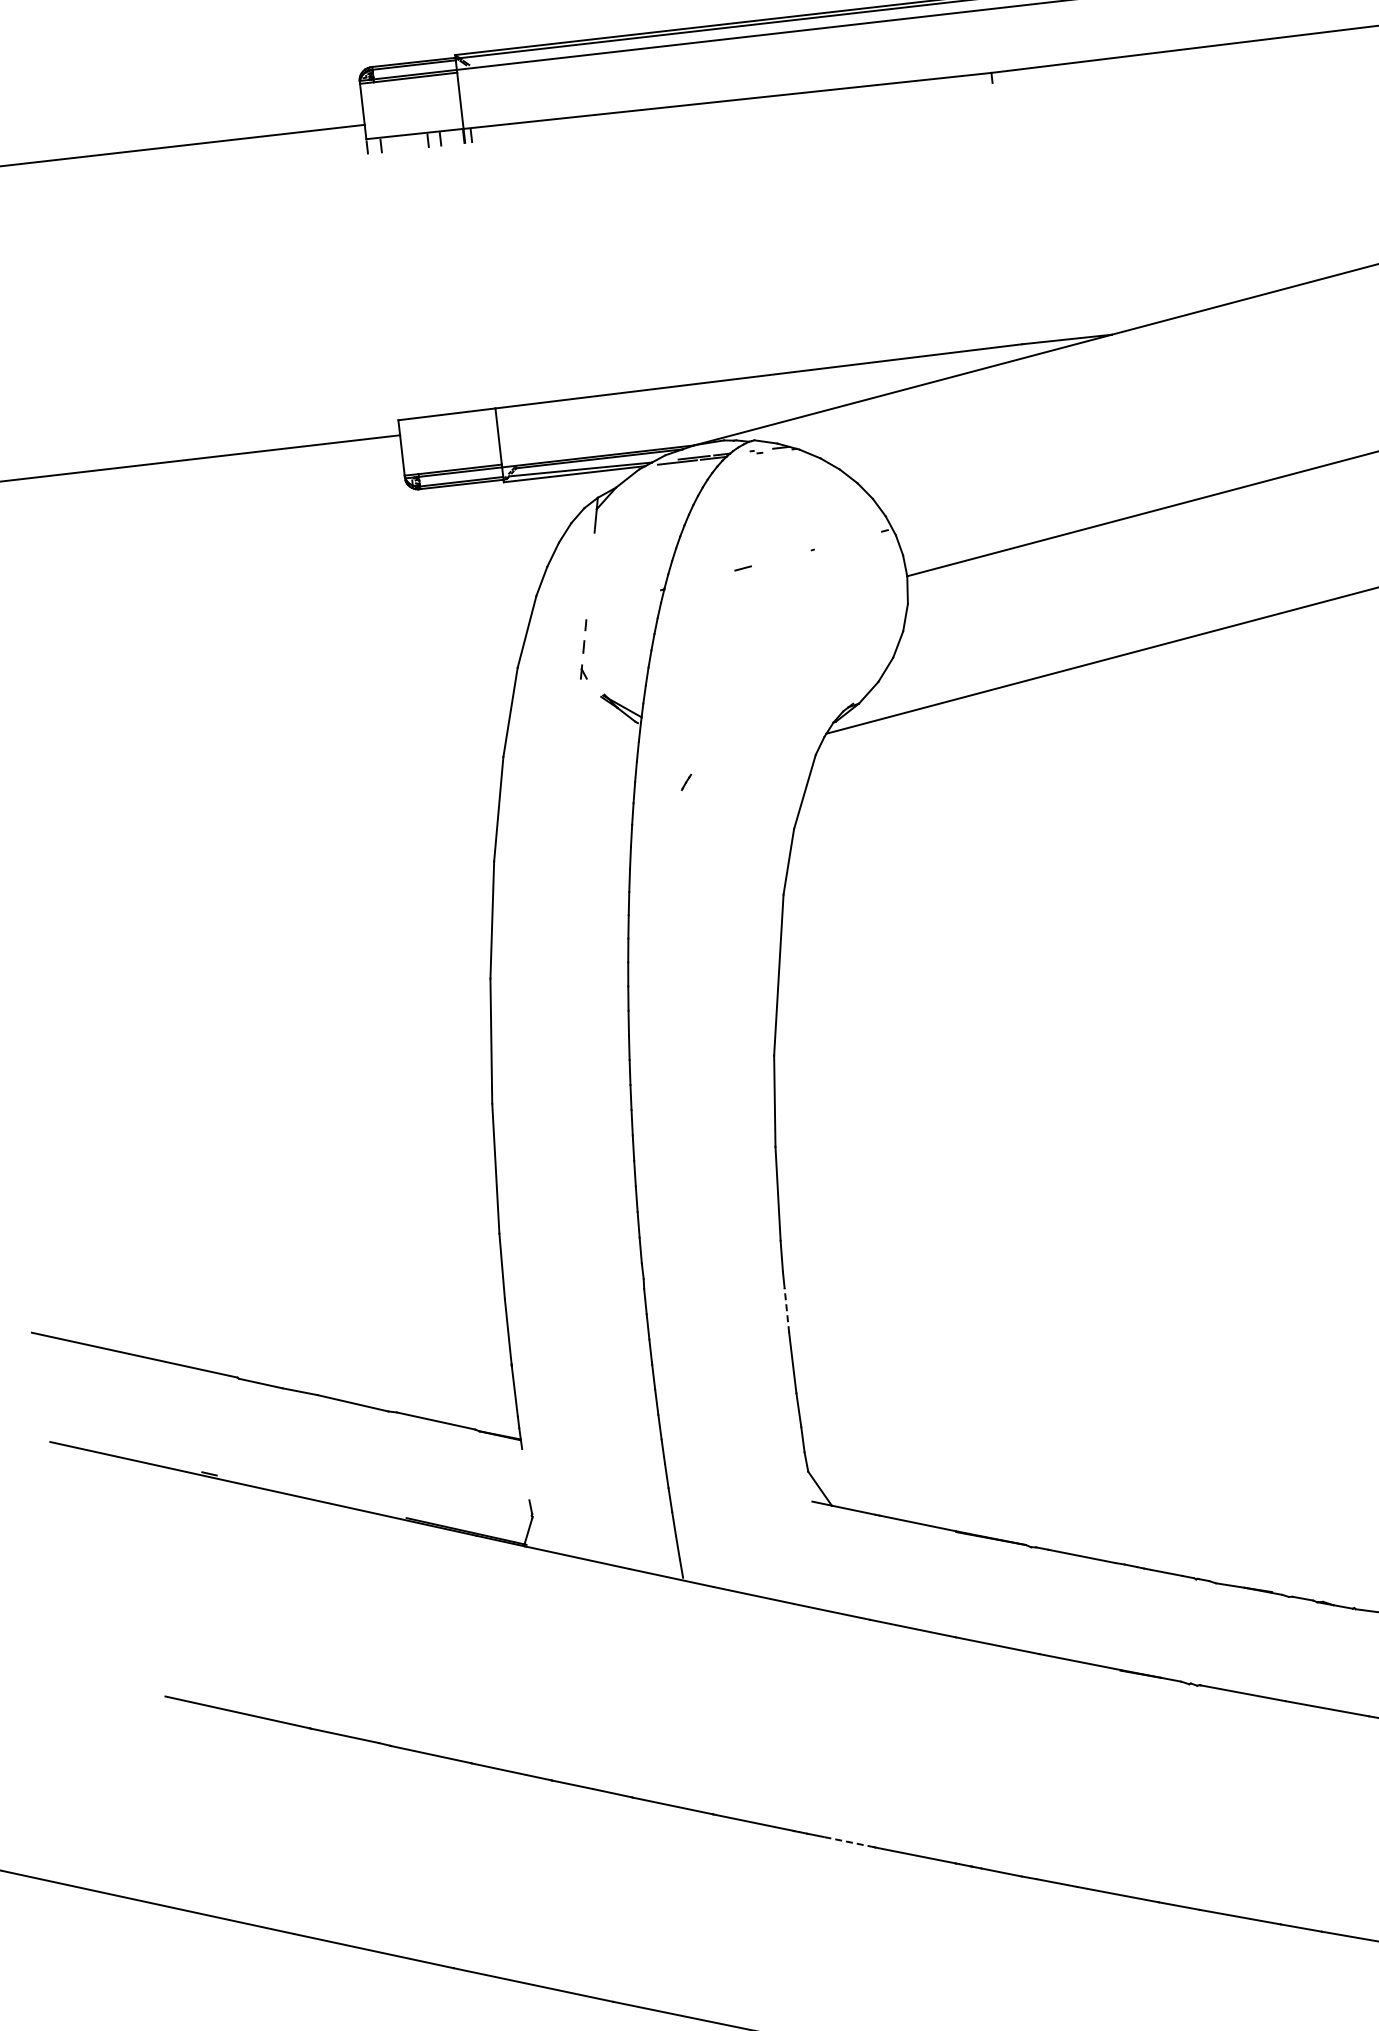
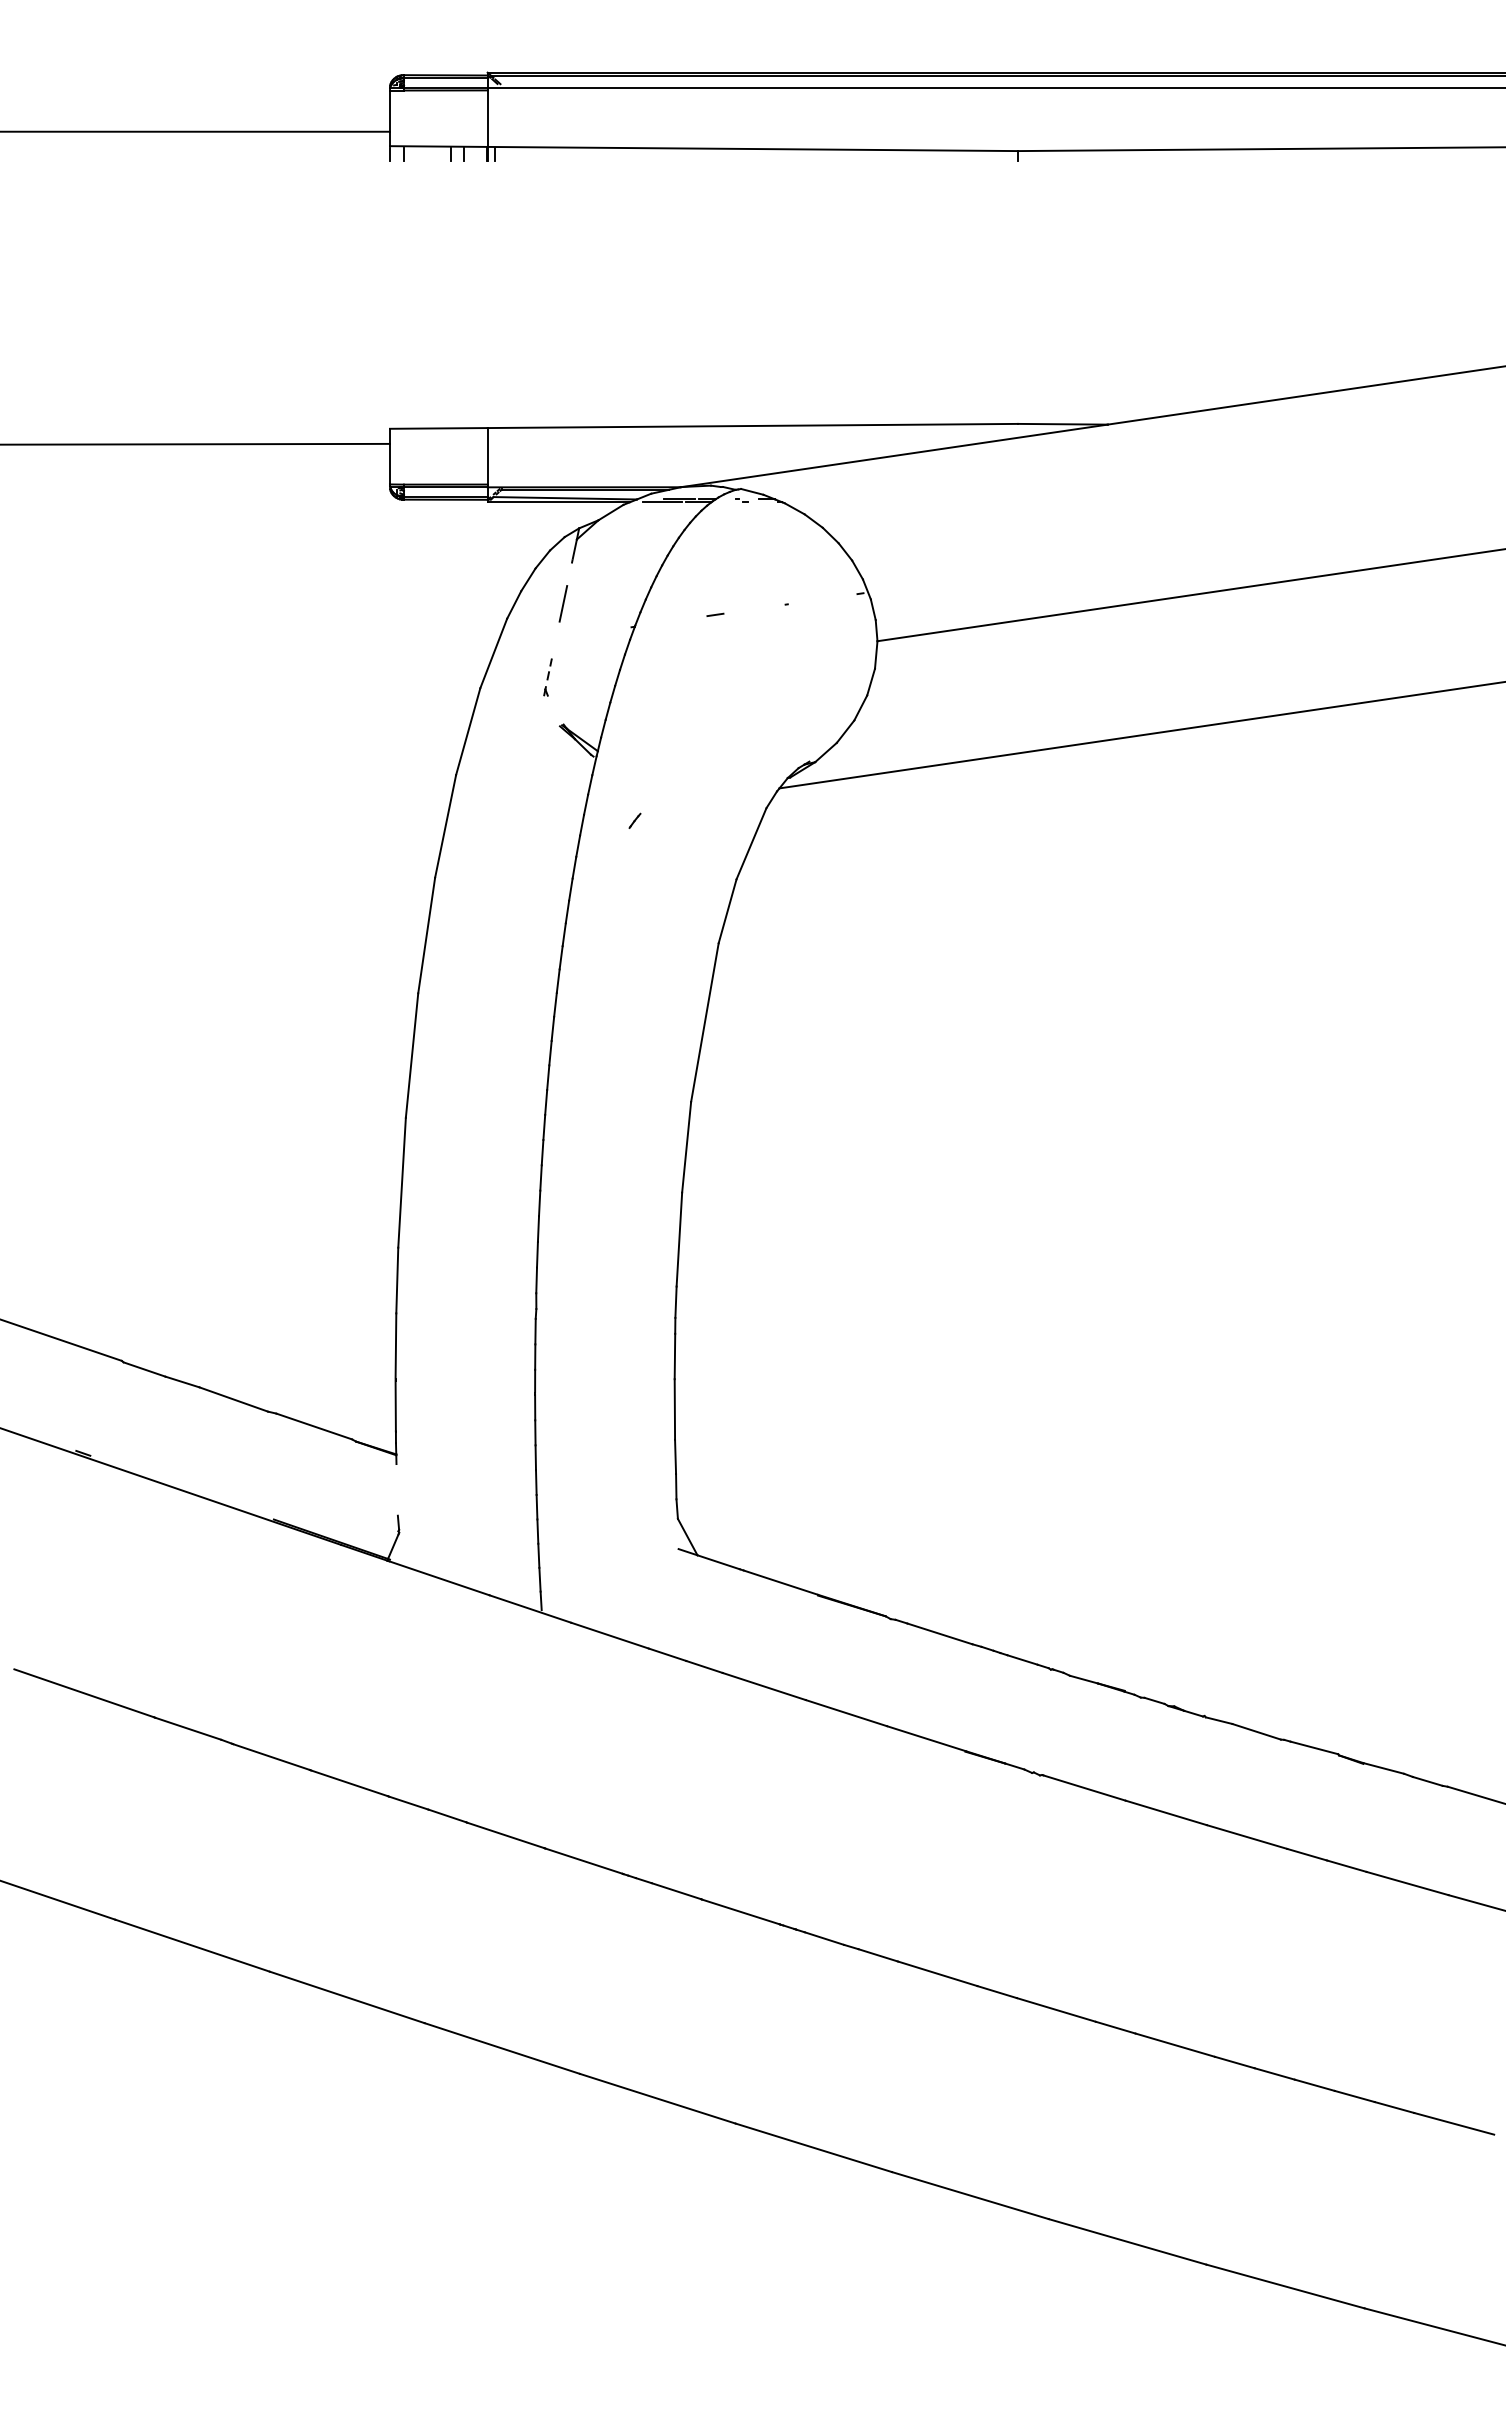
line: (590, 574) -> (563, 603), added
part: (583, 649) -> (547, 677), size x0.62
line: (786, 1310) -> (674, 1356), dashed -> solid
line: (849, 1842) -> (676, 1891), dashed -> solid

